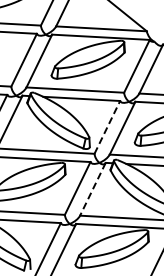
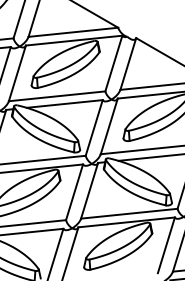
line: (107, 126) -> (94, 127), dashed -> solid
line: (92, 189) -> (89, 191), dashed -> solid

